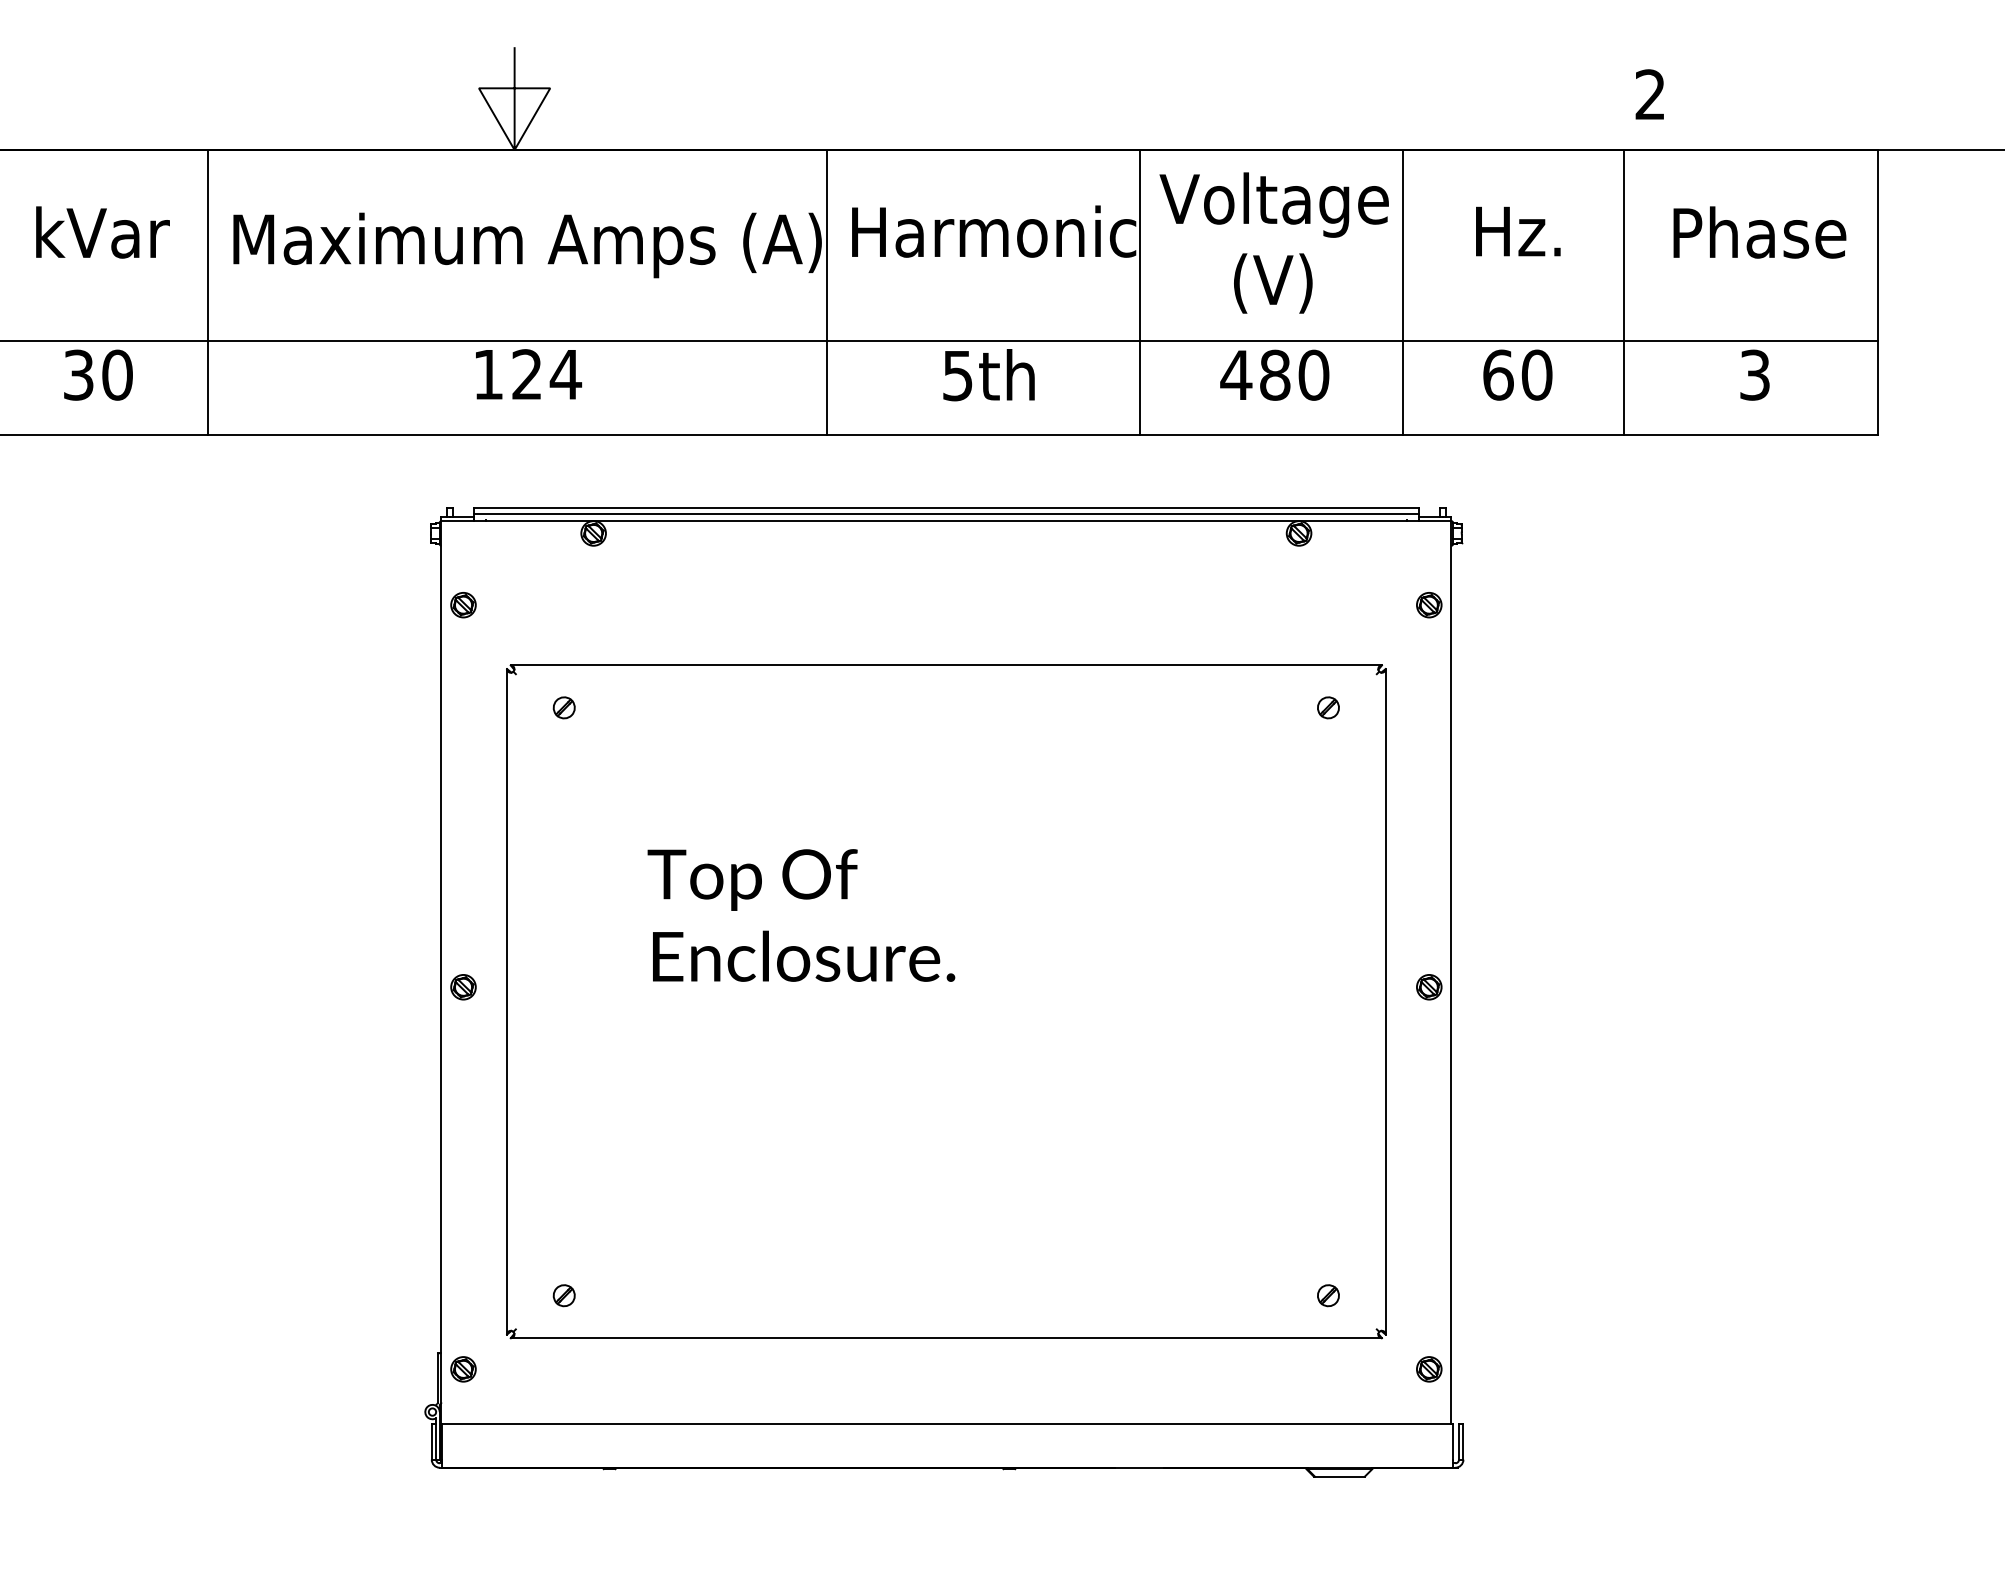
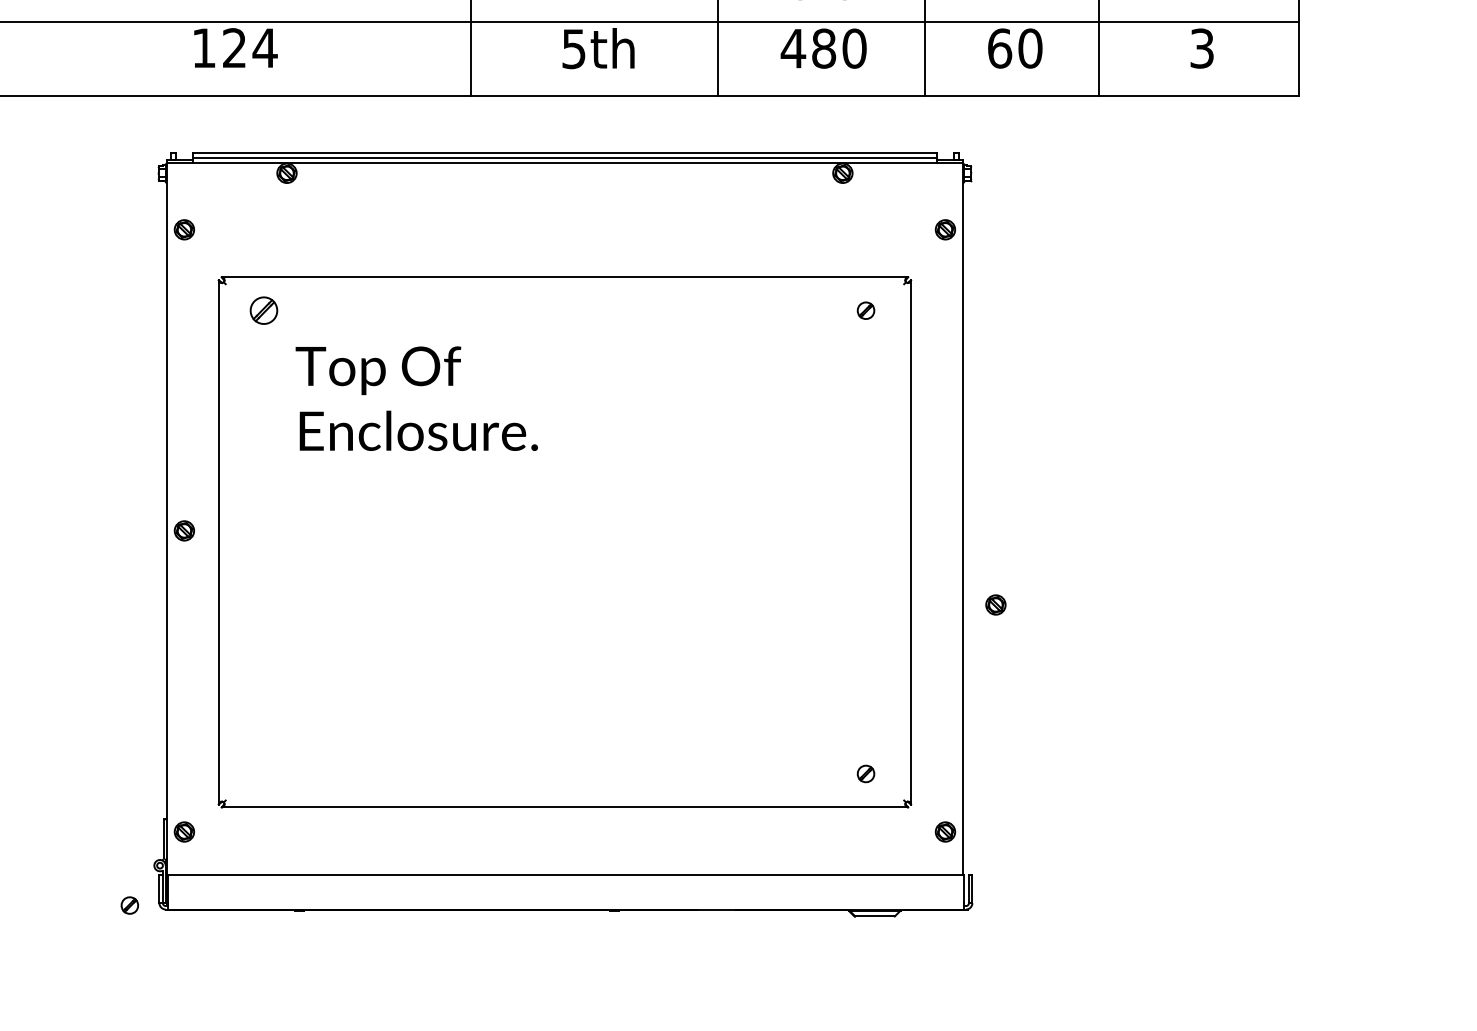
part: (563, 707) -> (263, 310), size x1.6
text: (801, 915) -> (416, 398), moved
part: (1429, 987) -> (996, 605), moved
part: (563, 1295) -> (129, 905), moved

